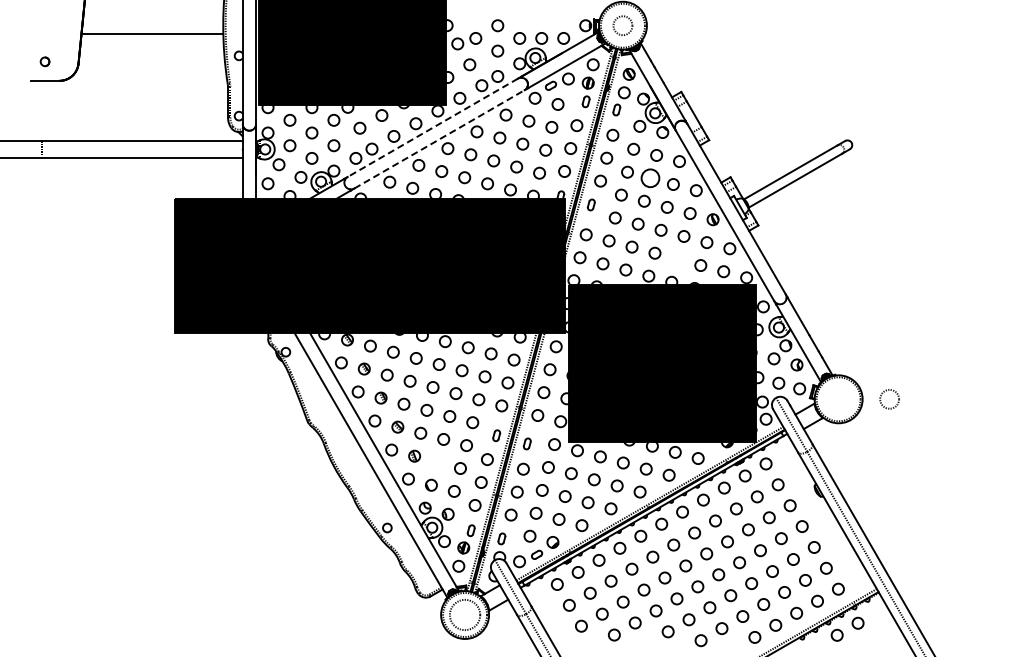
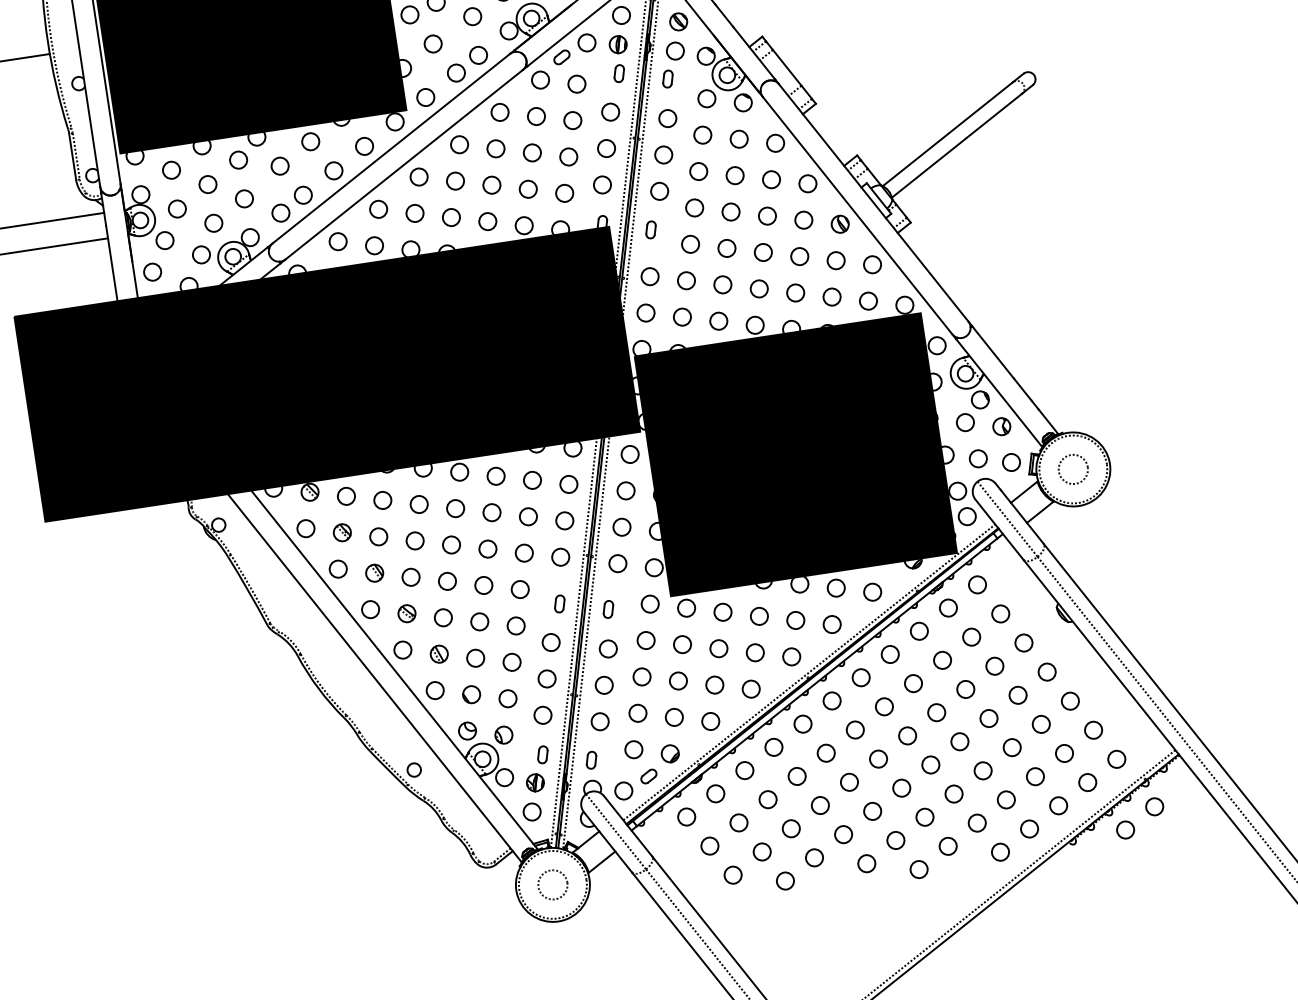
line: (432, 128) -> (390, 149), dashed -> solid
line: (439, 139) -> (404, 165), dashed -> solid
circle: (650, 178) -> (735, 175), size x0.62
circle: (677, 259) -> (795, 293), added
circle: (889, 399) -> (1073, 469), moved
circle: (437, 462) -> (475, 658), added
circle: (464, 614) -> (551, 884), size x0.62

